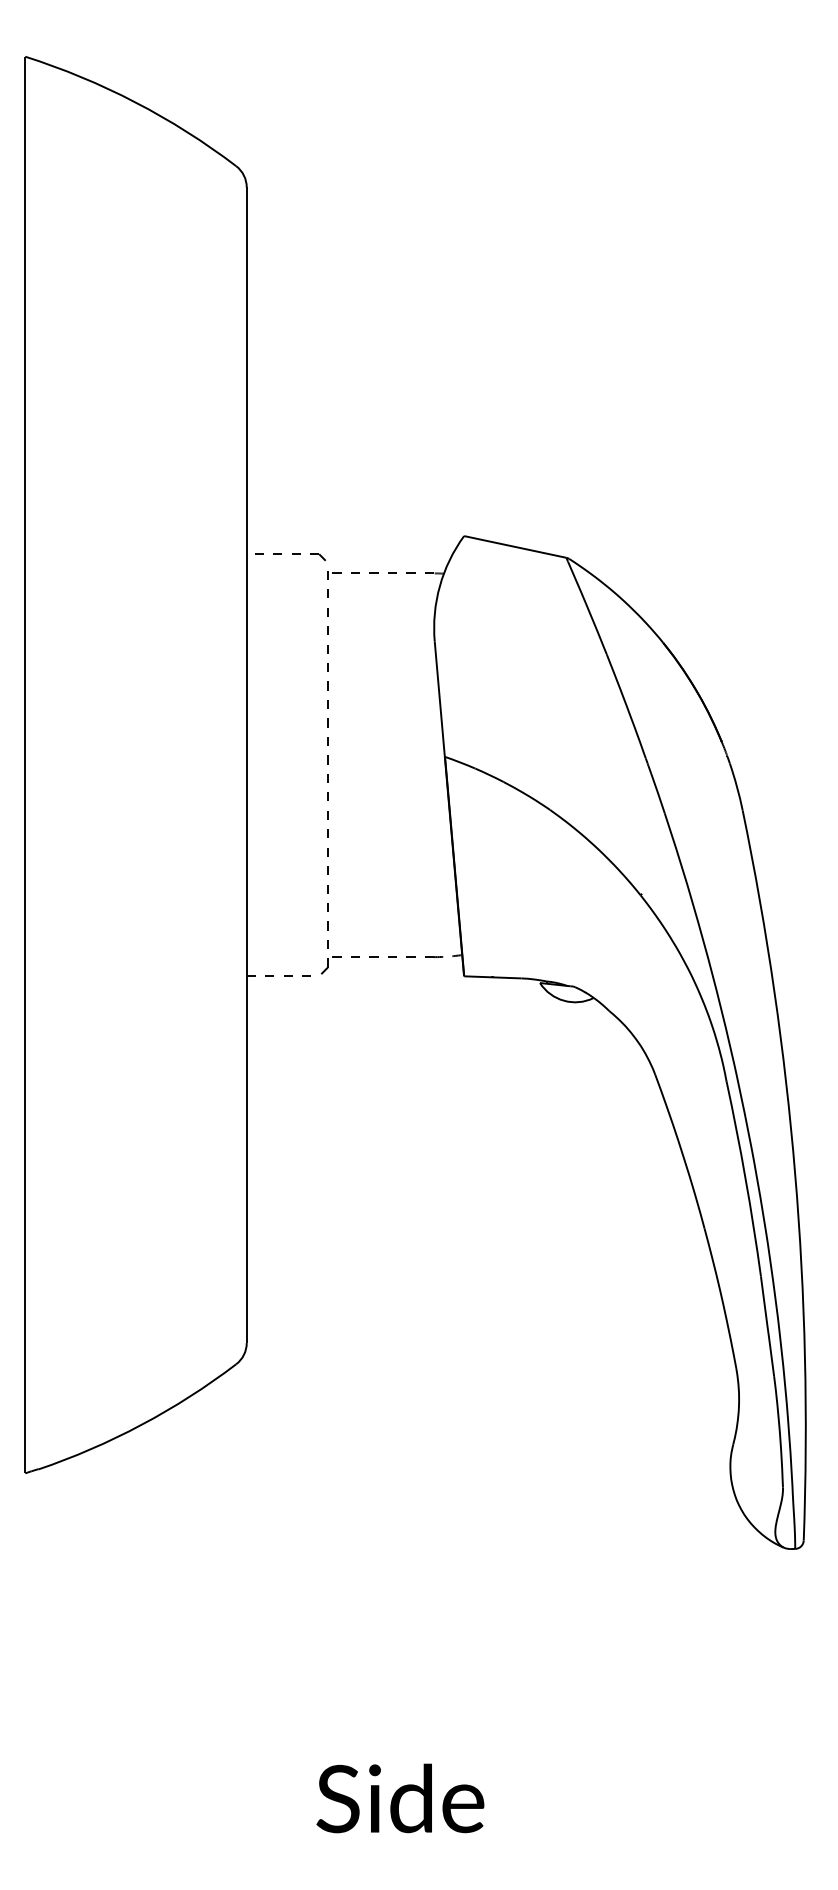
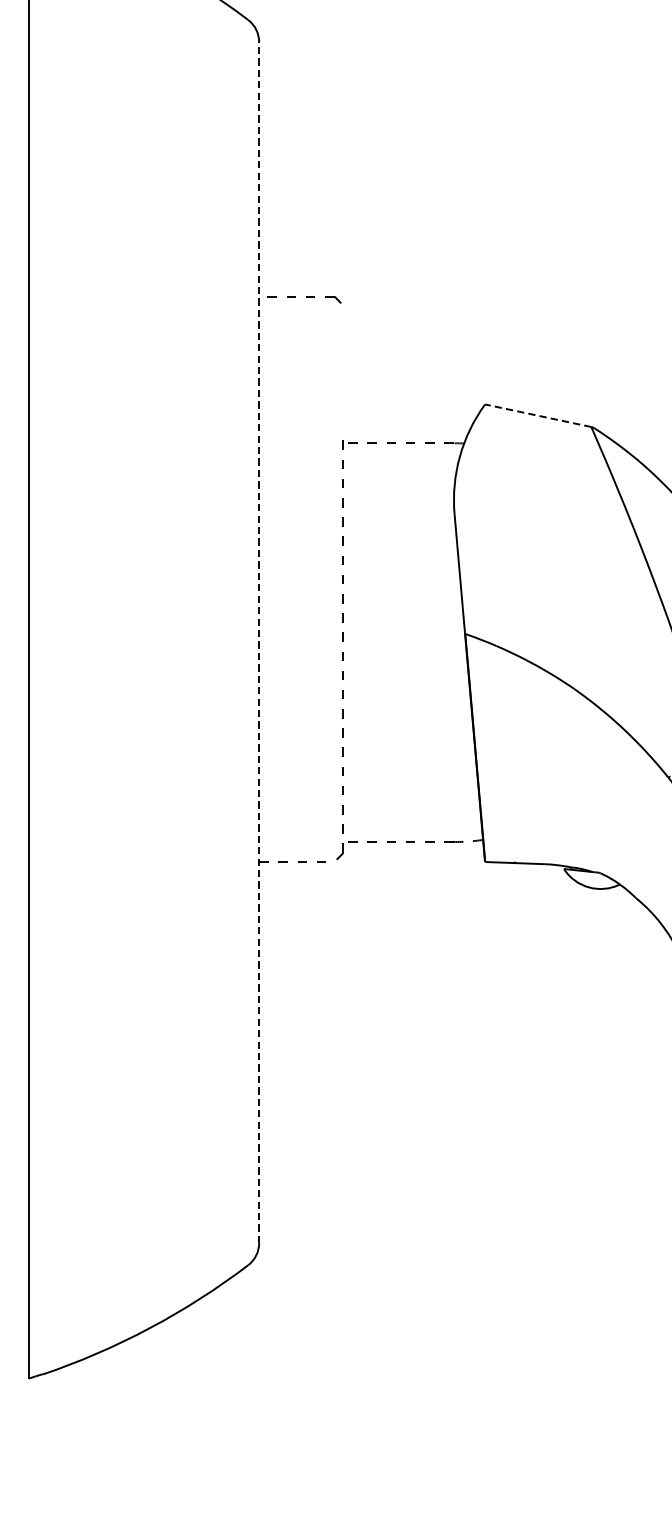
line: (514, 546) -> (537, 415), solid -> dashed
part: (290, 557) -> (304, 299), moved
line: (246, 765) -> (258, 642), solid -> dashed

